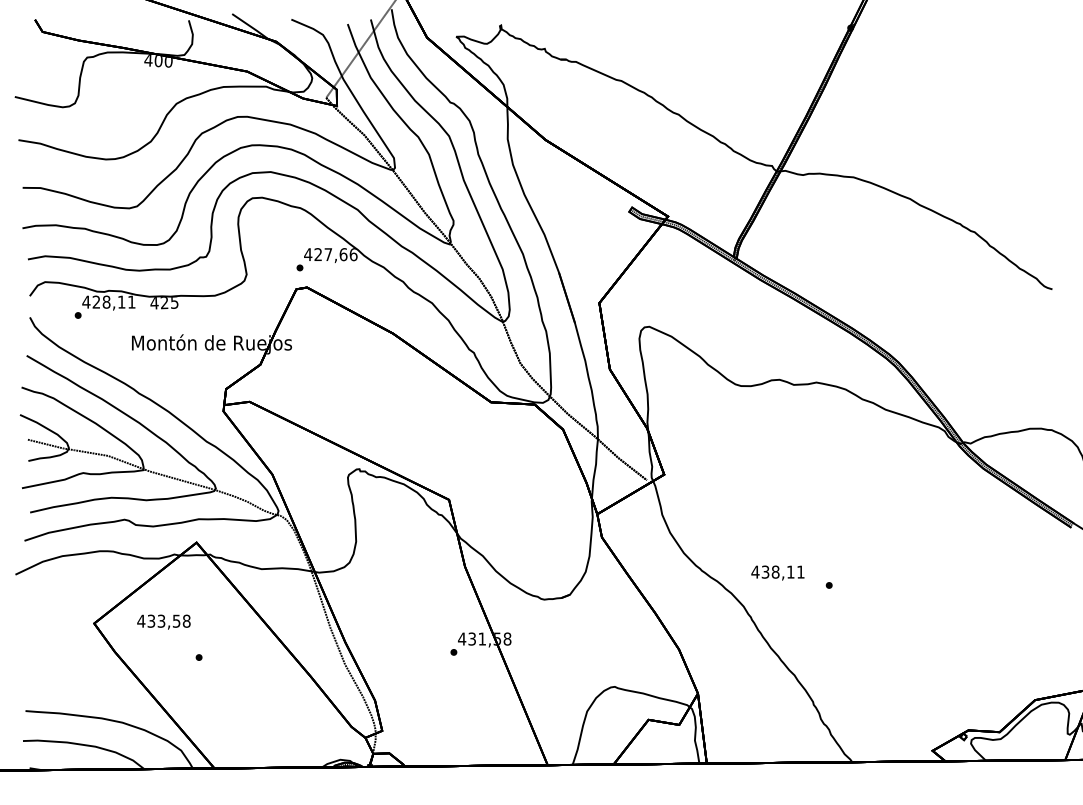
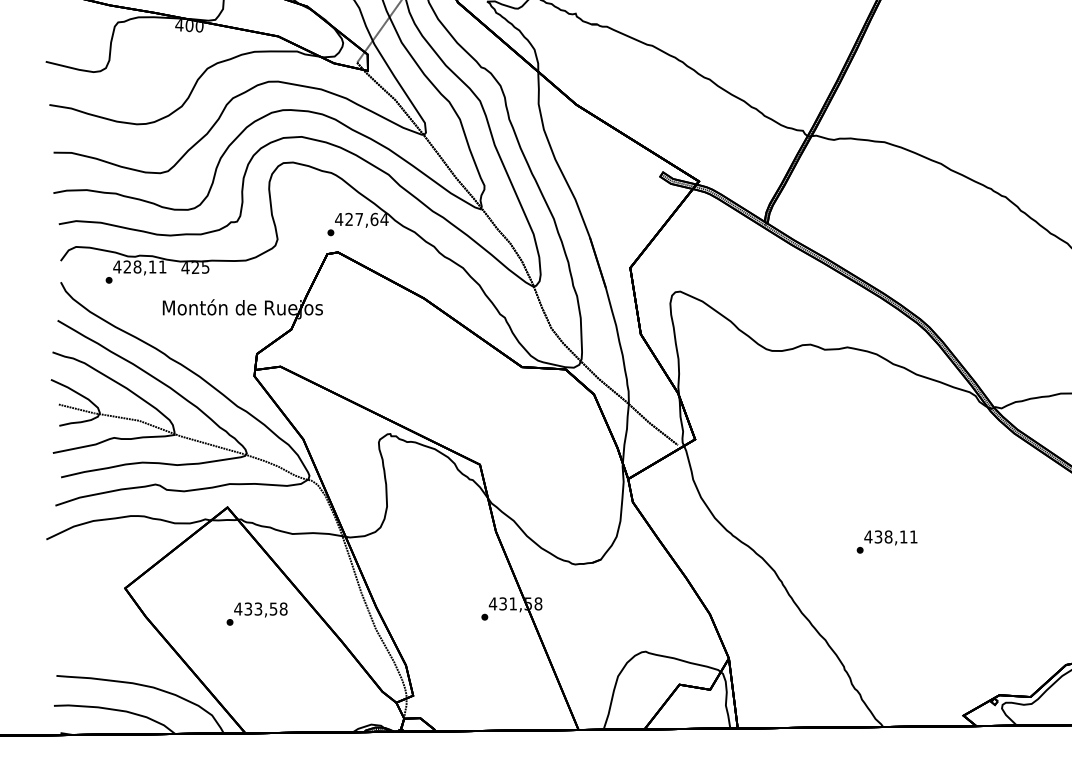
text: (353, 254) -> (384, 219), 427,66 -> 427,64
text: (777, 572) -> (890, 537), moved
text: (163, 621) -> (260, 609), moved

